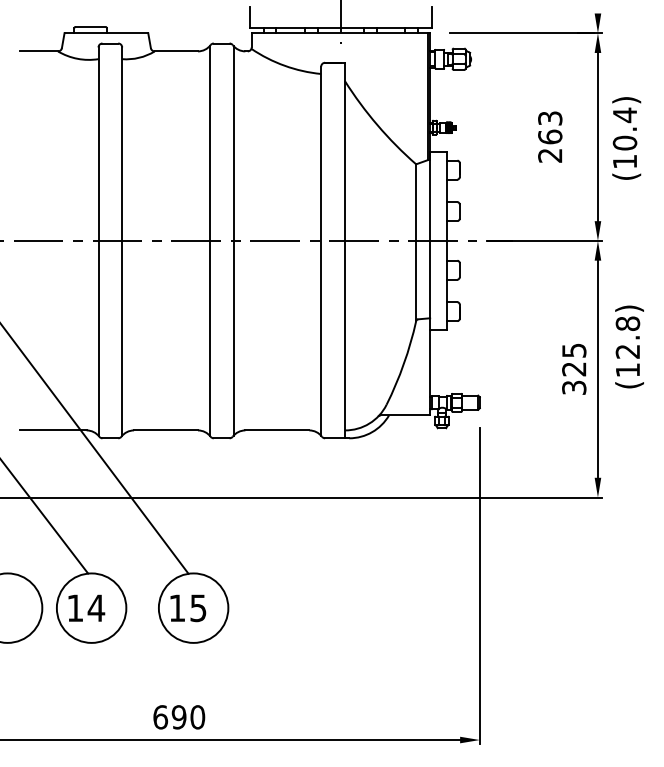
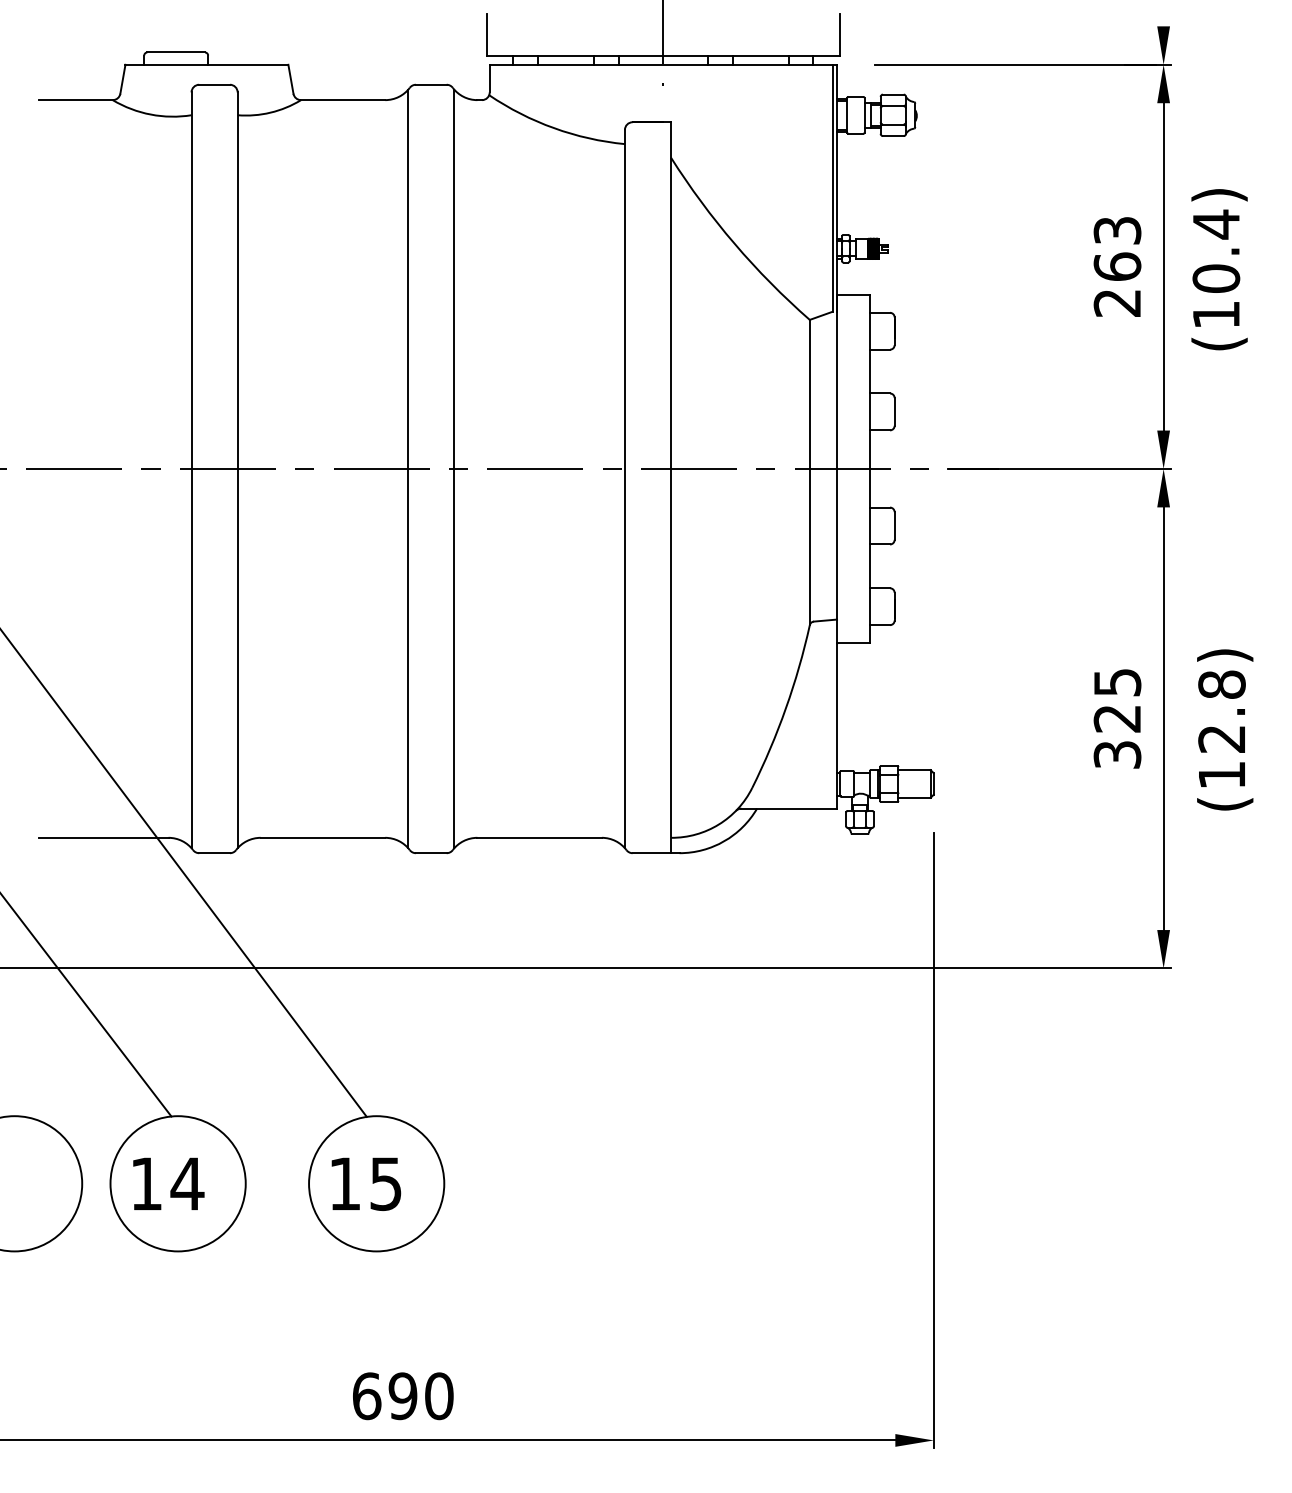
text: (550, 136) -> (1117, 265), moved
text: (629, 346) -> (1225, 728), moved
text: (179, 717) -> (403, 1396), moved

